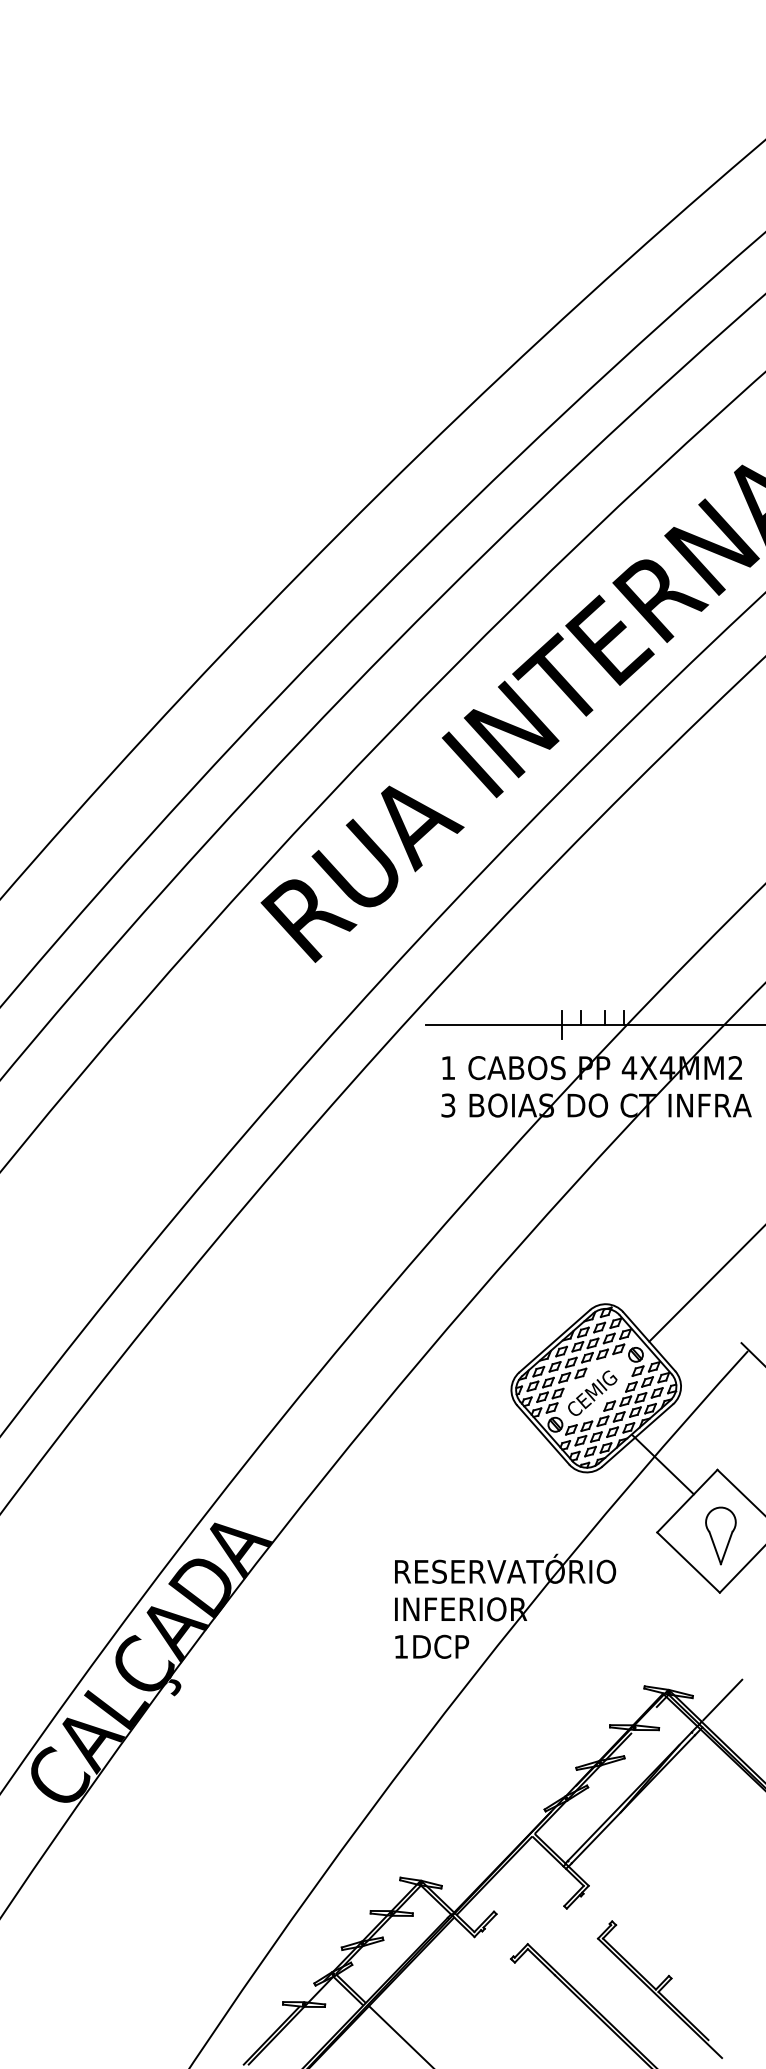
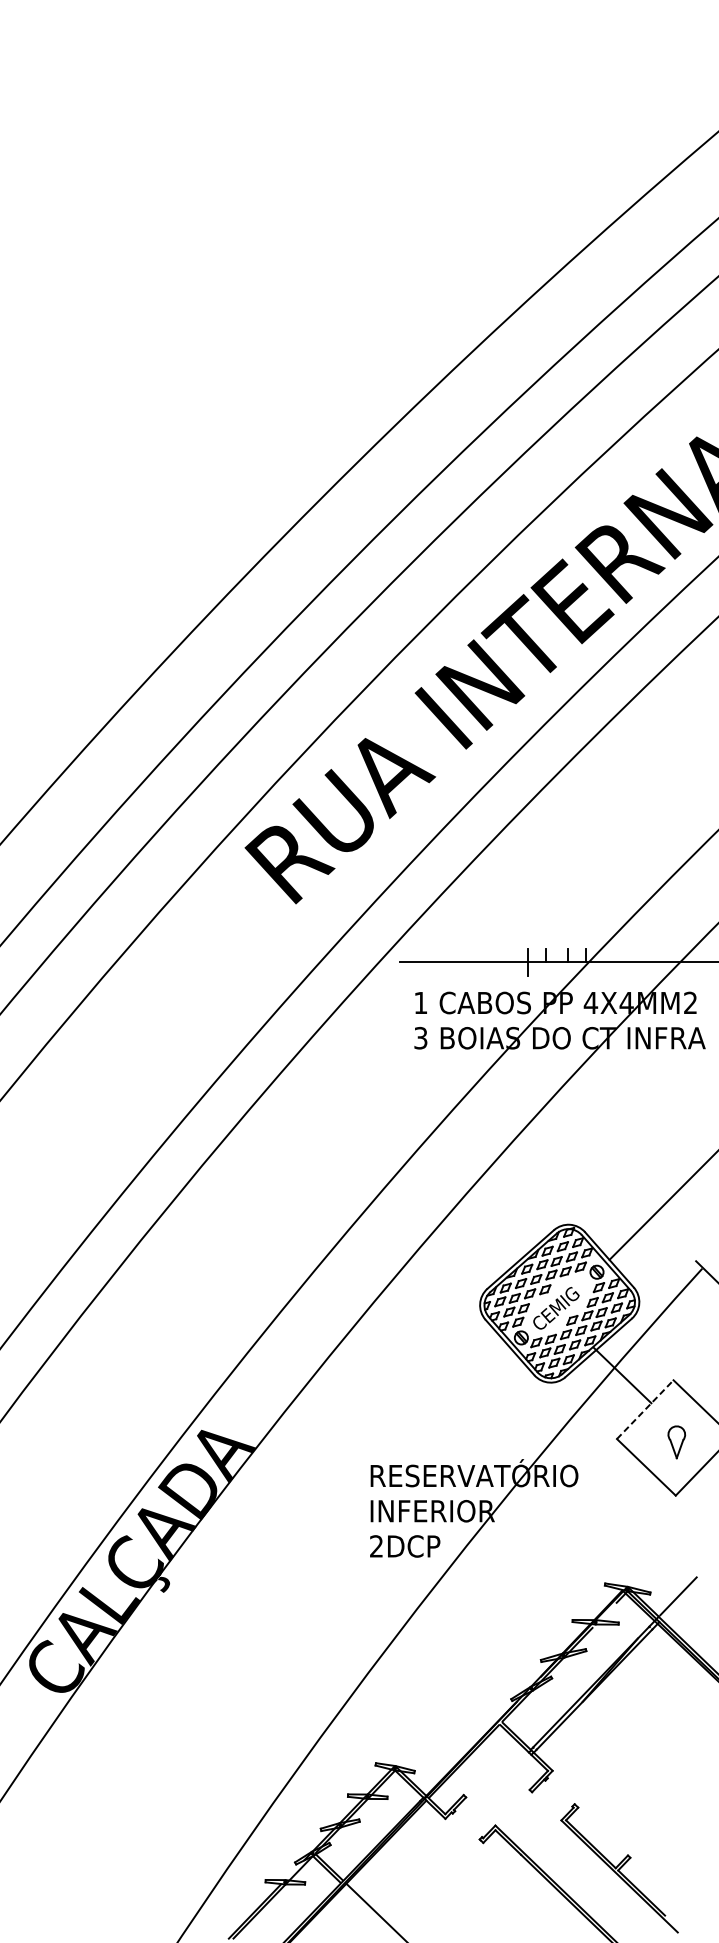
line: (687, 1500) -> (645, 1409), solid -> dashed
part: (720, 1535) -> (676, 1441), size x0.6
text: (400, 1646) -> (375, 1546), 1DCP -> 2DCP

